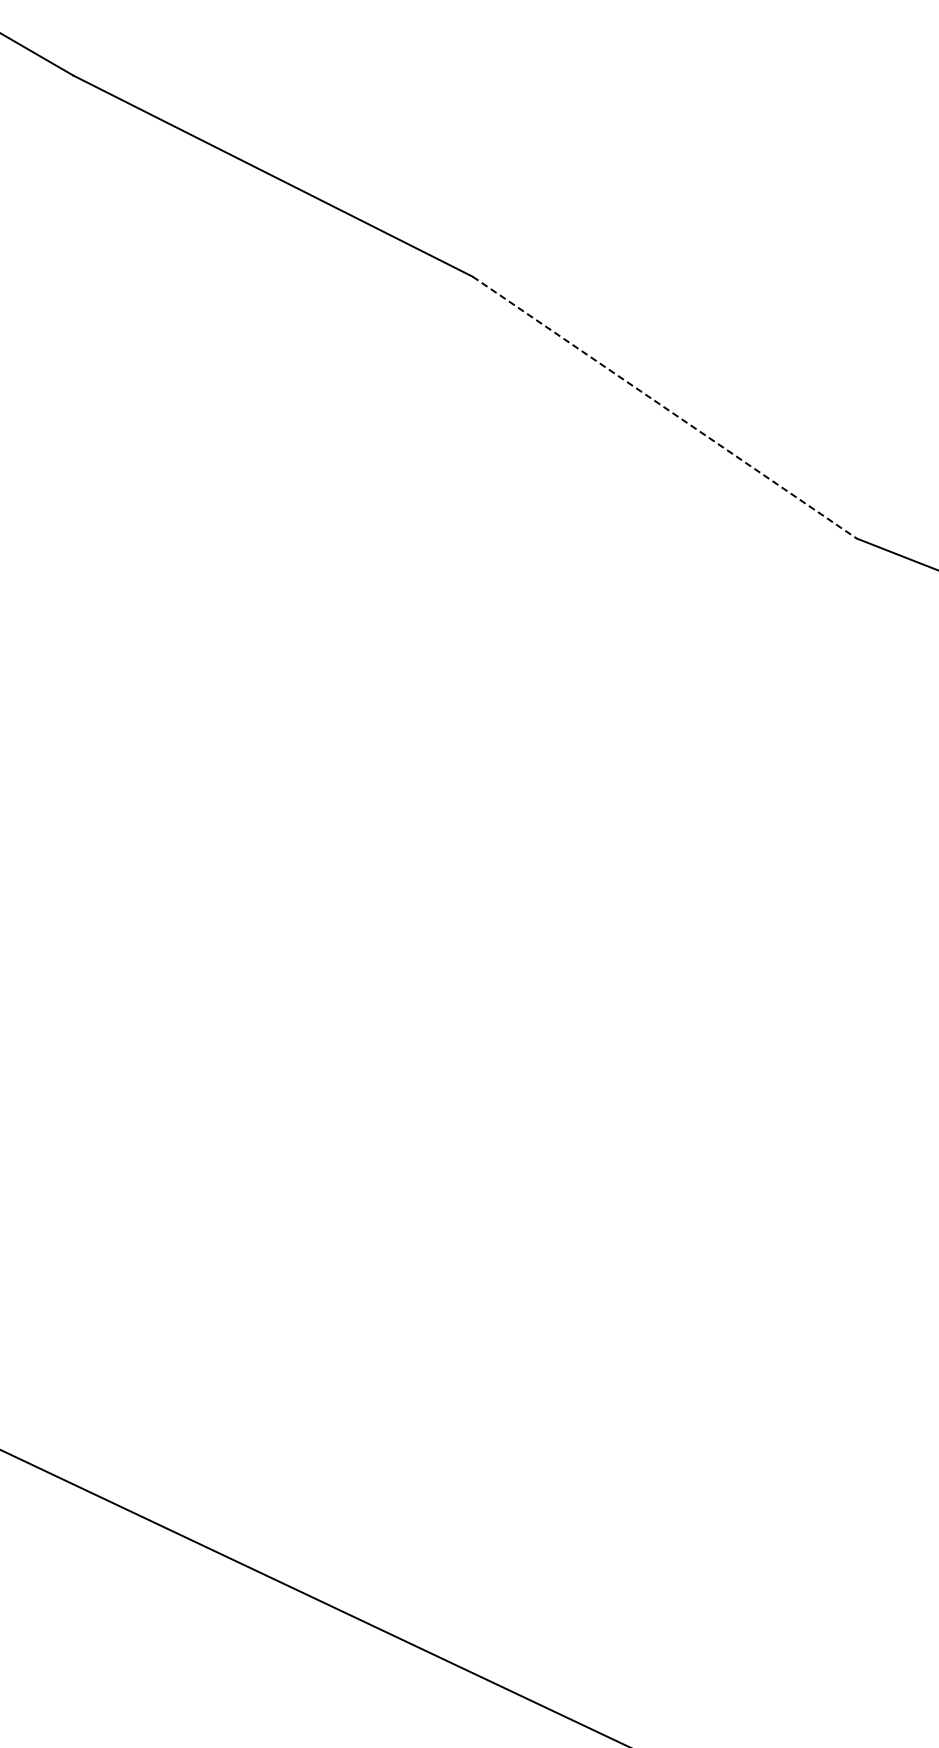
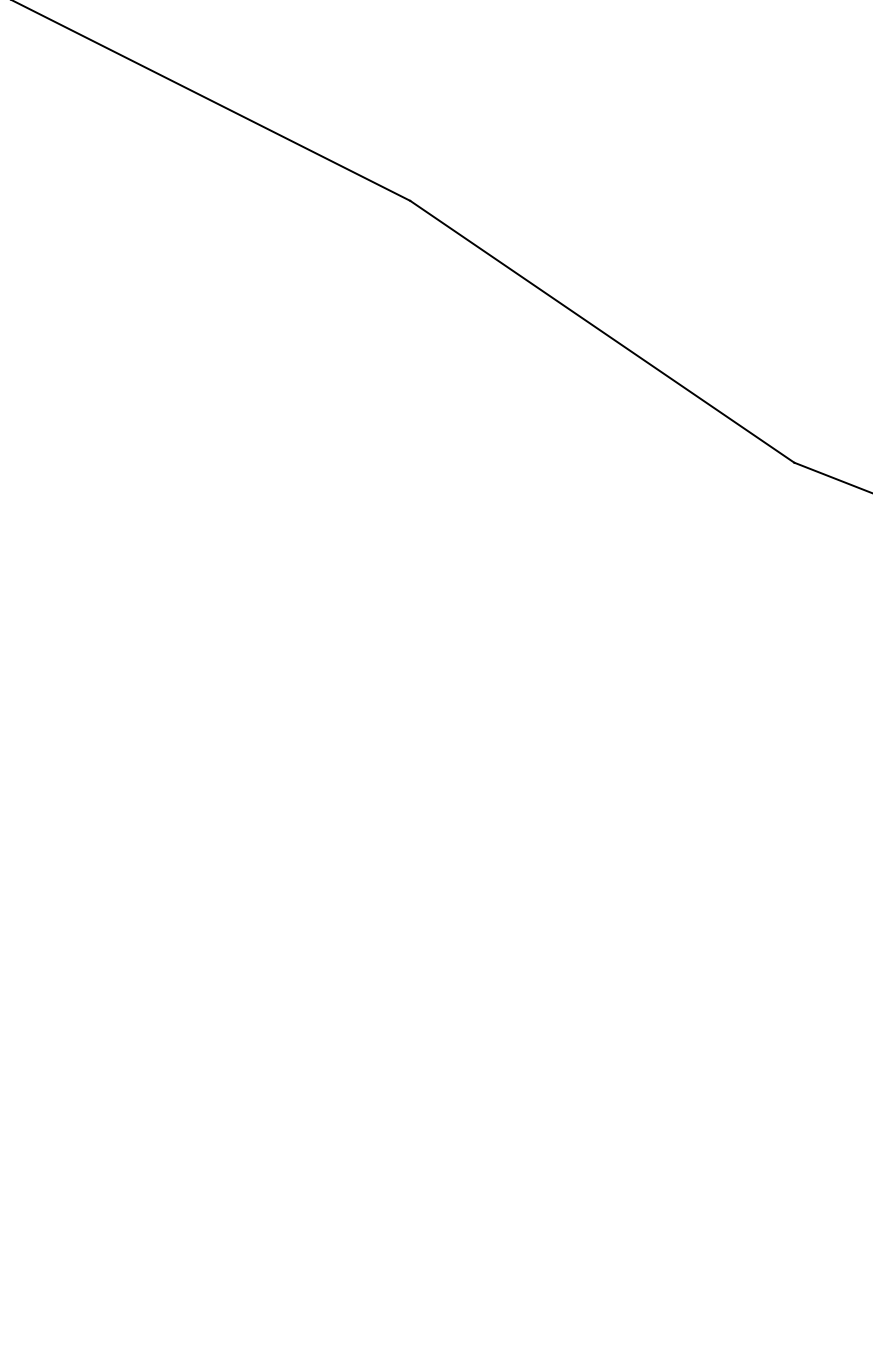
line: (665, 407) -> (603, 331), dashed -> solid

